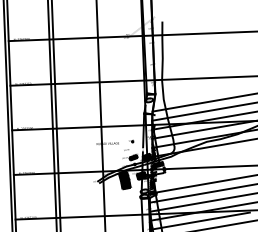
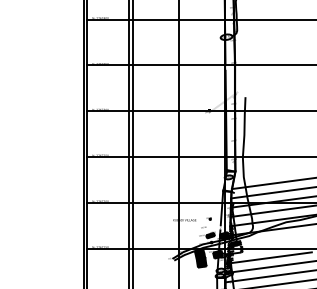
line: (190, 176) -> (268, 257), added

